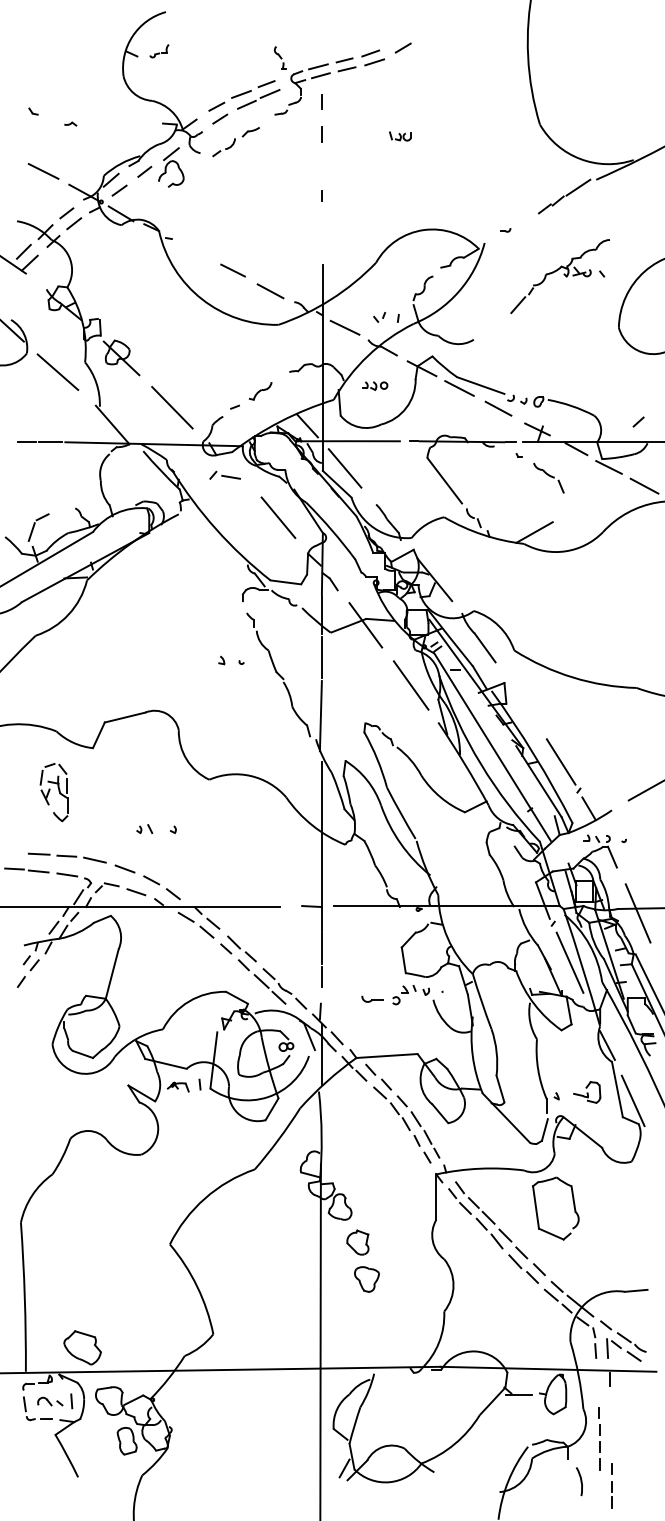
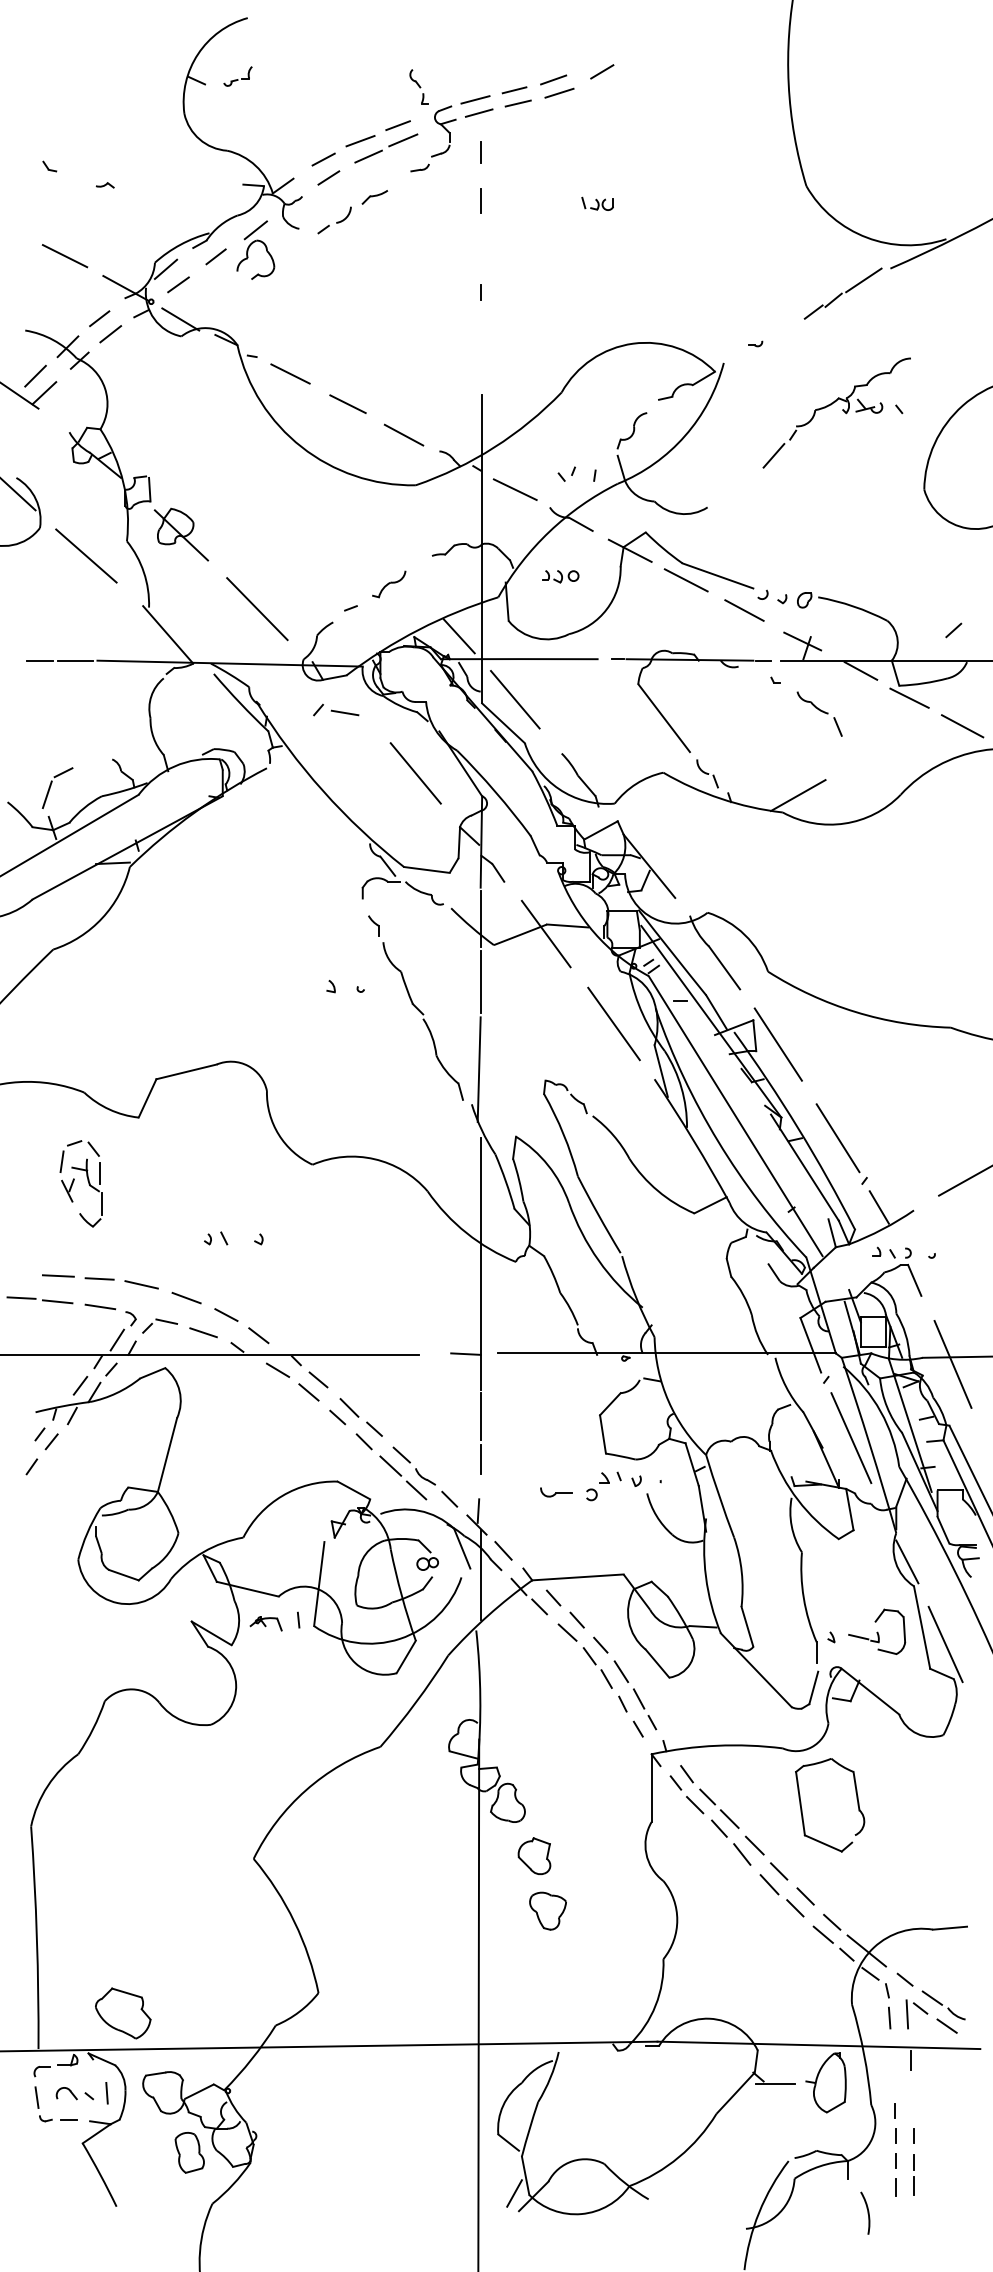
line: (194, 249) -> (290, 372), added
line: (521, 699) -> (778, 1044), added
part: (586, 1092) -> (875, 1631), size x1.43
line: (611, 1485) -> (913, 2160), moved

